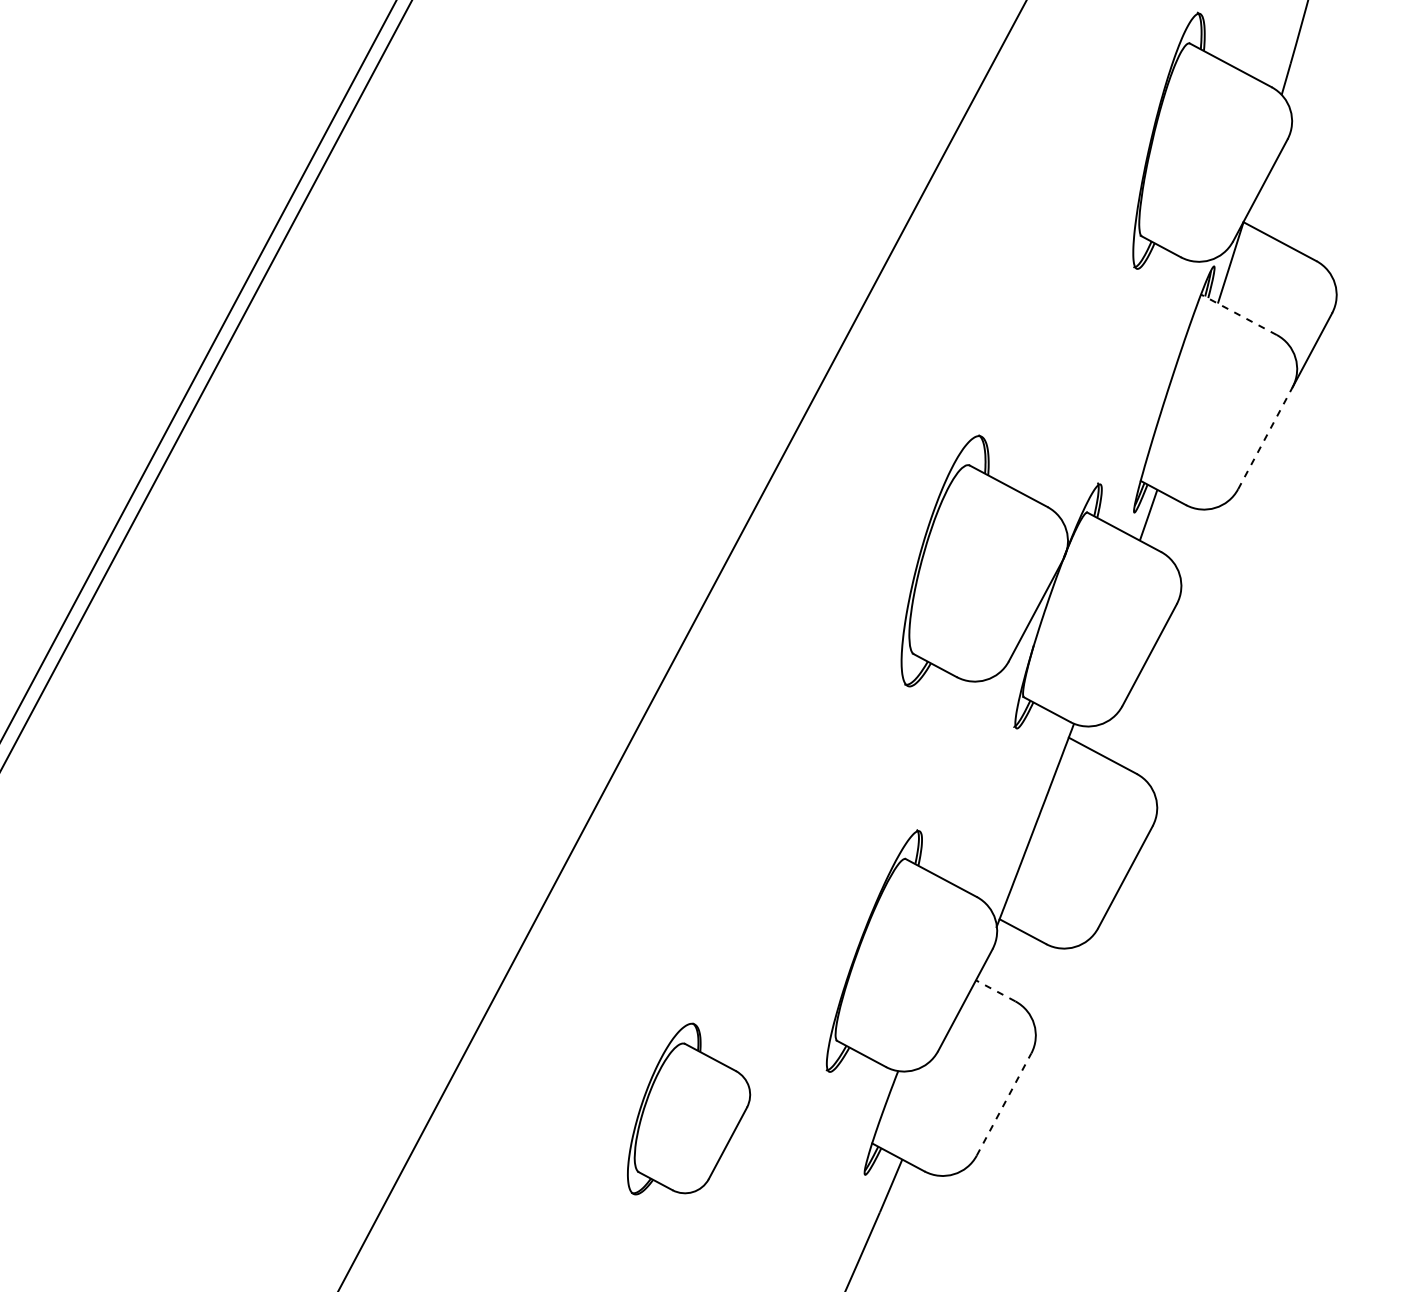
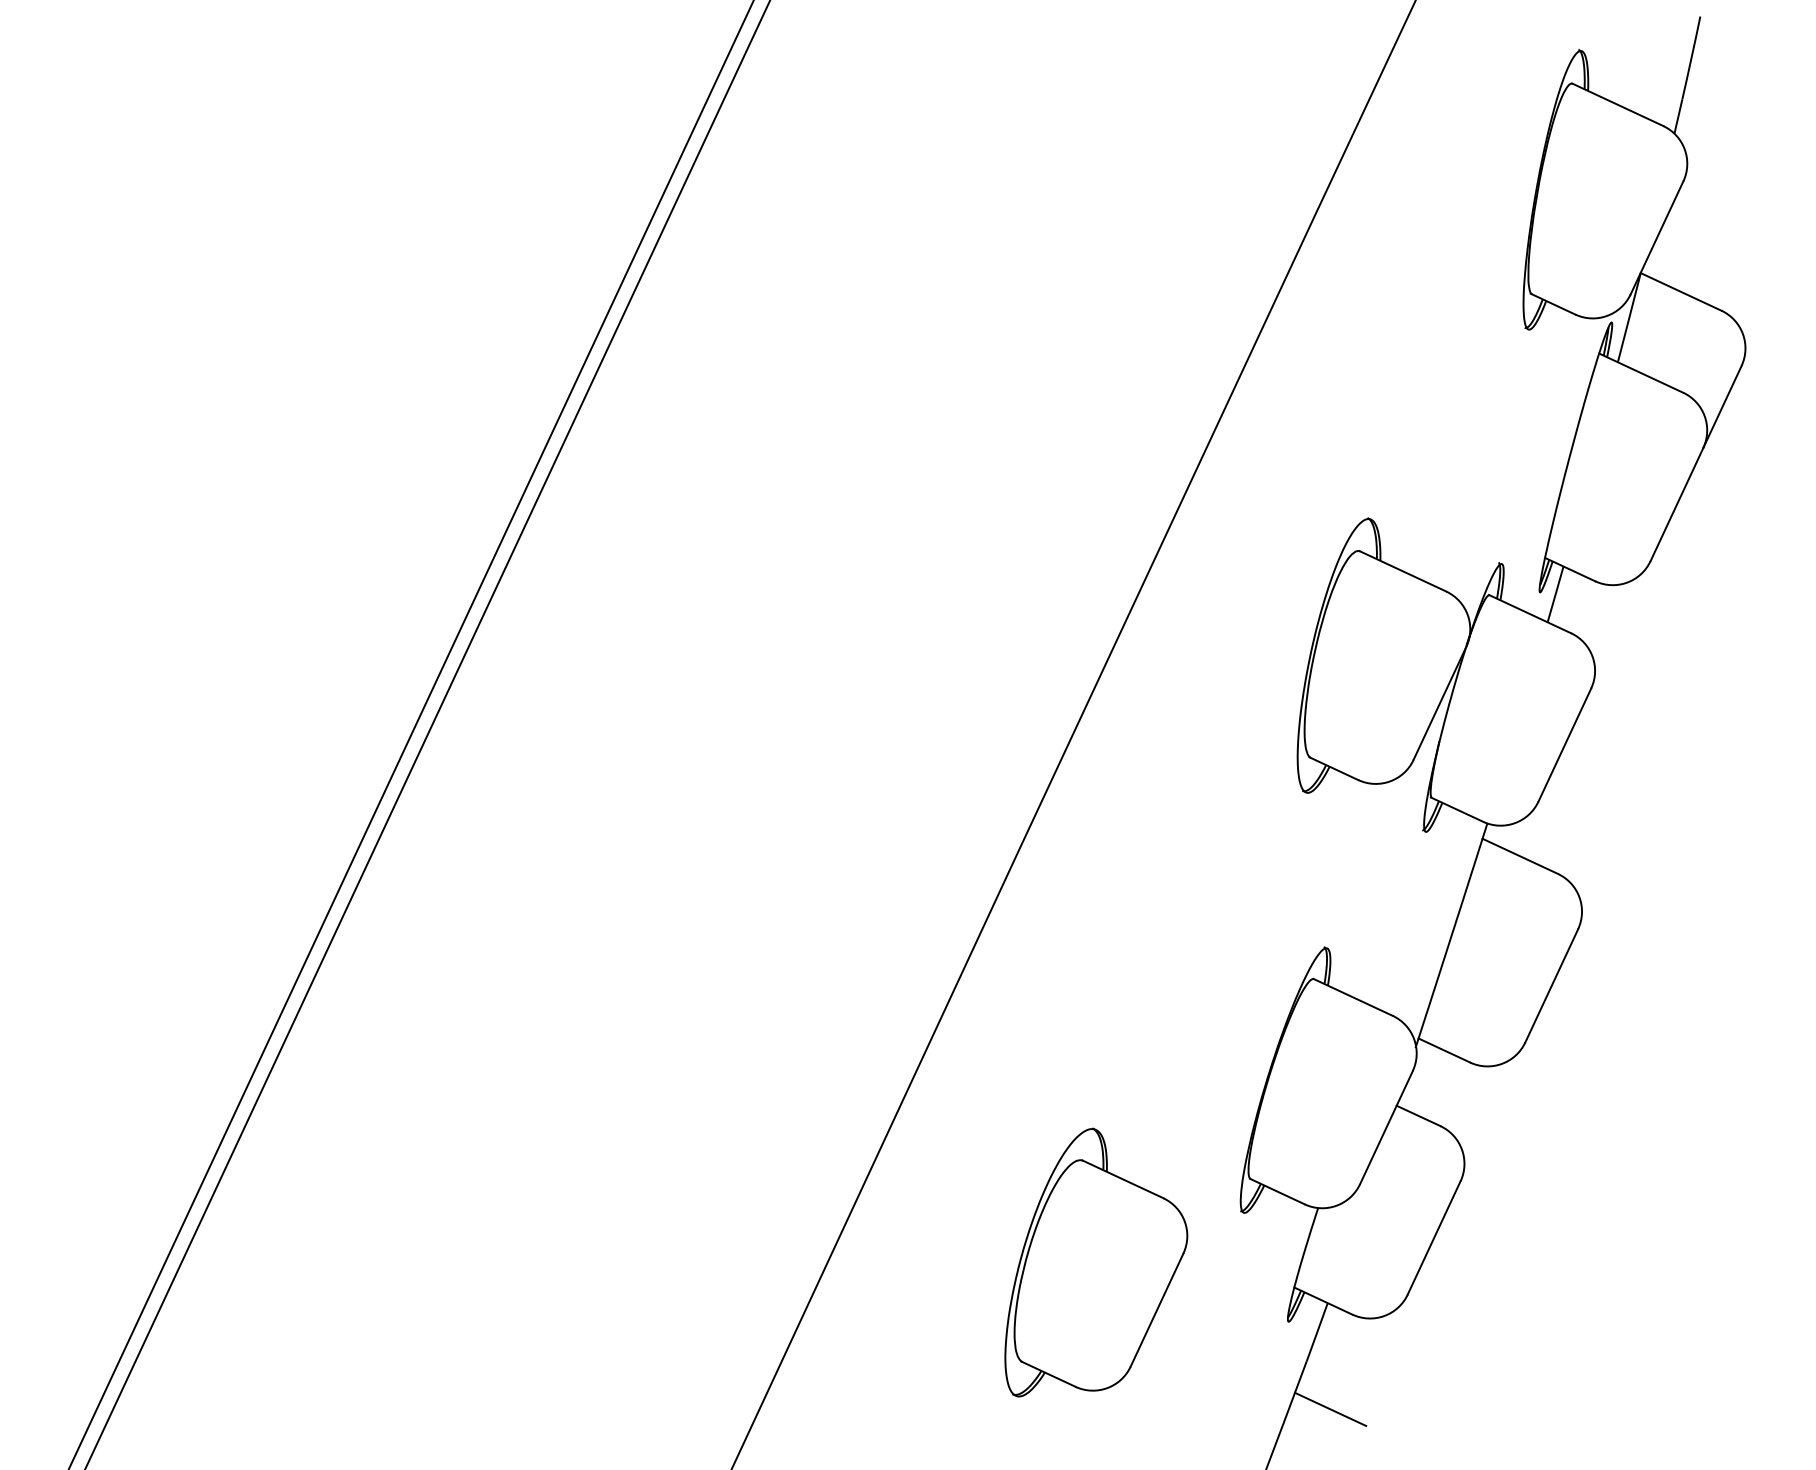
line: (1238, 314) -> (1640, 372), dashed -> solid
line: (1265, 438) -> (1677, 504), dashed -> solid
line: (995, 990) -> (1418, 1115), dashed -> solid
line: (1004, 1104) -> (1434, 1237), dashed -> solid
part: (690, 1110) -> (1096, 1262), size x1.43
line: (899, 1257) -> (1330, 1408), added

